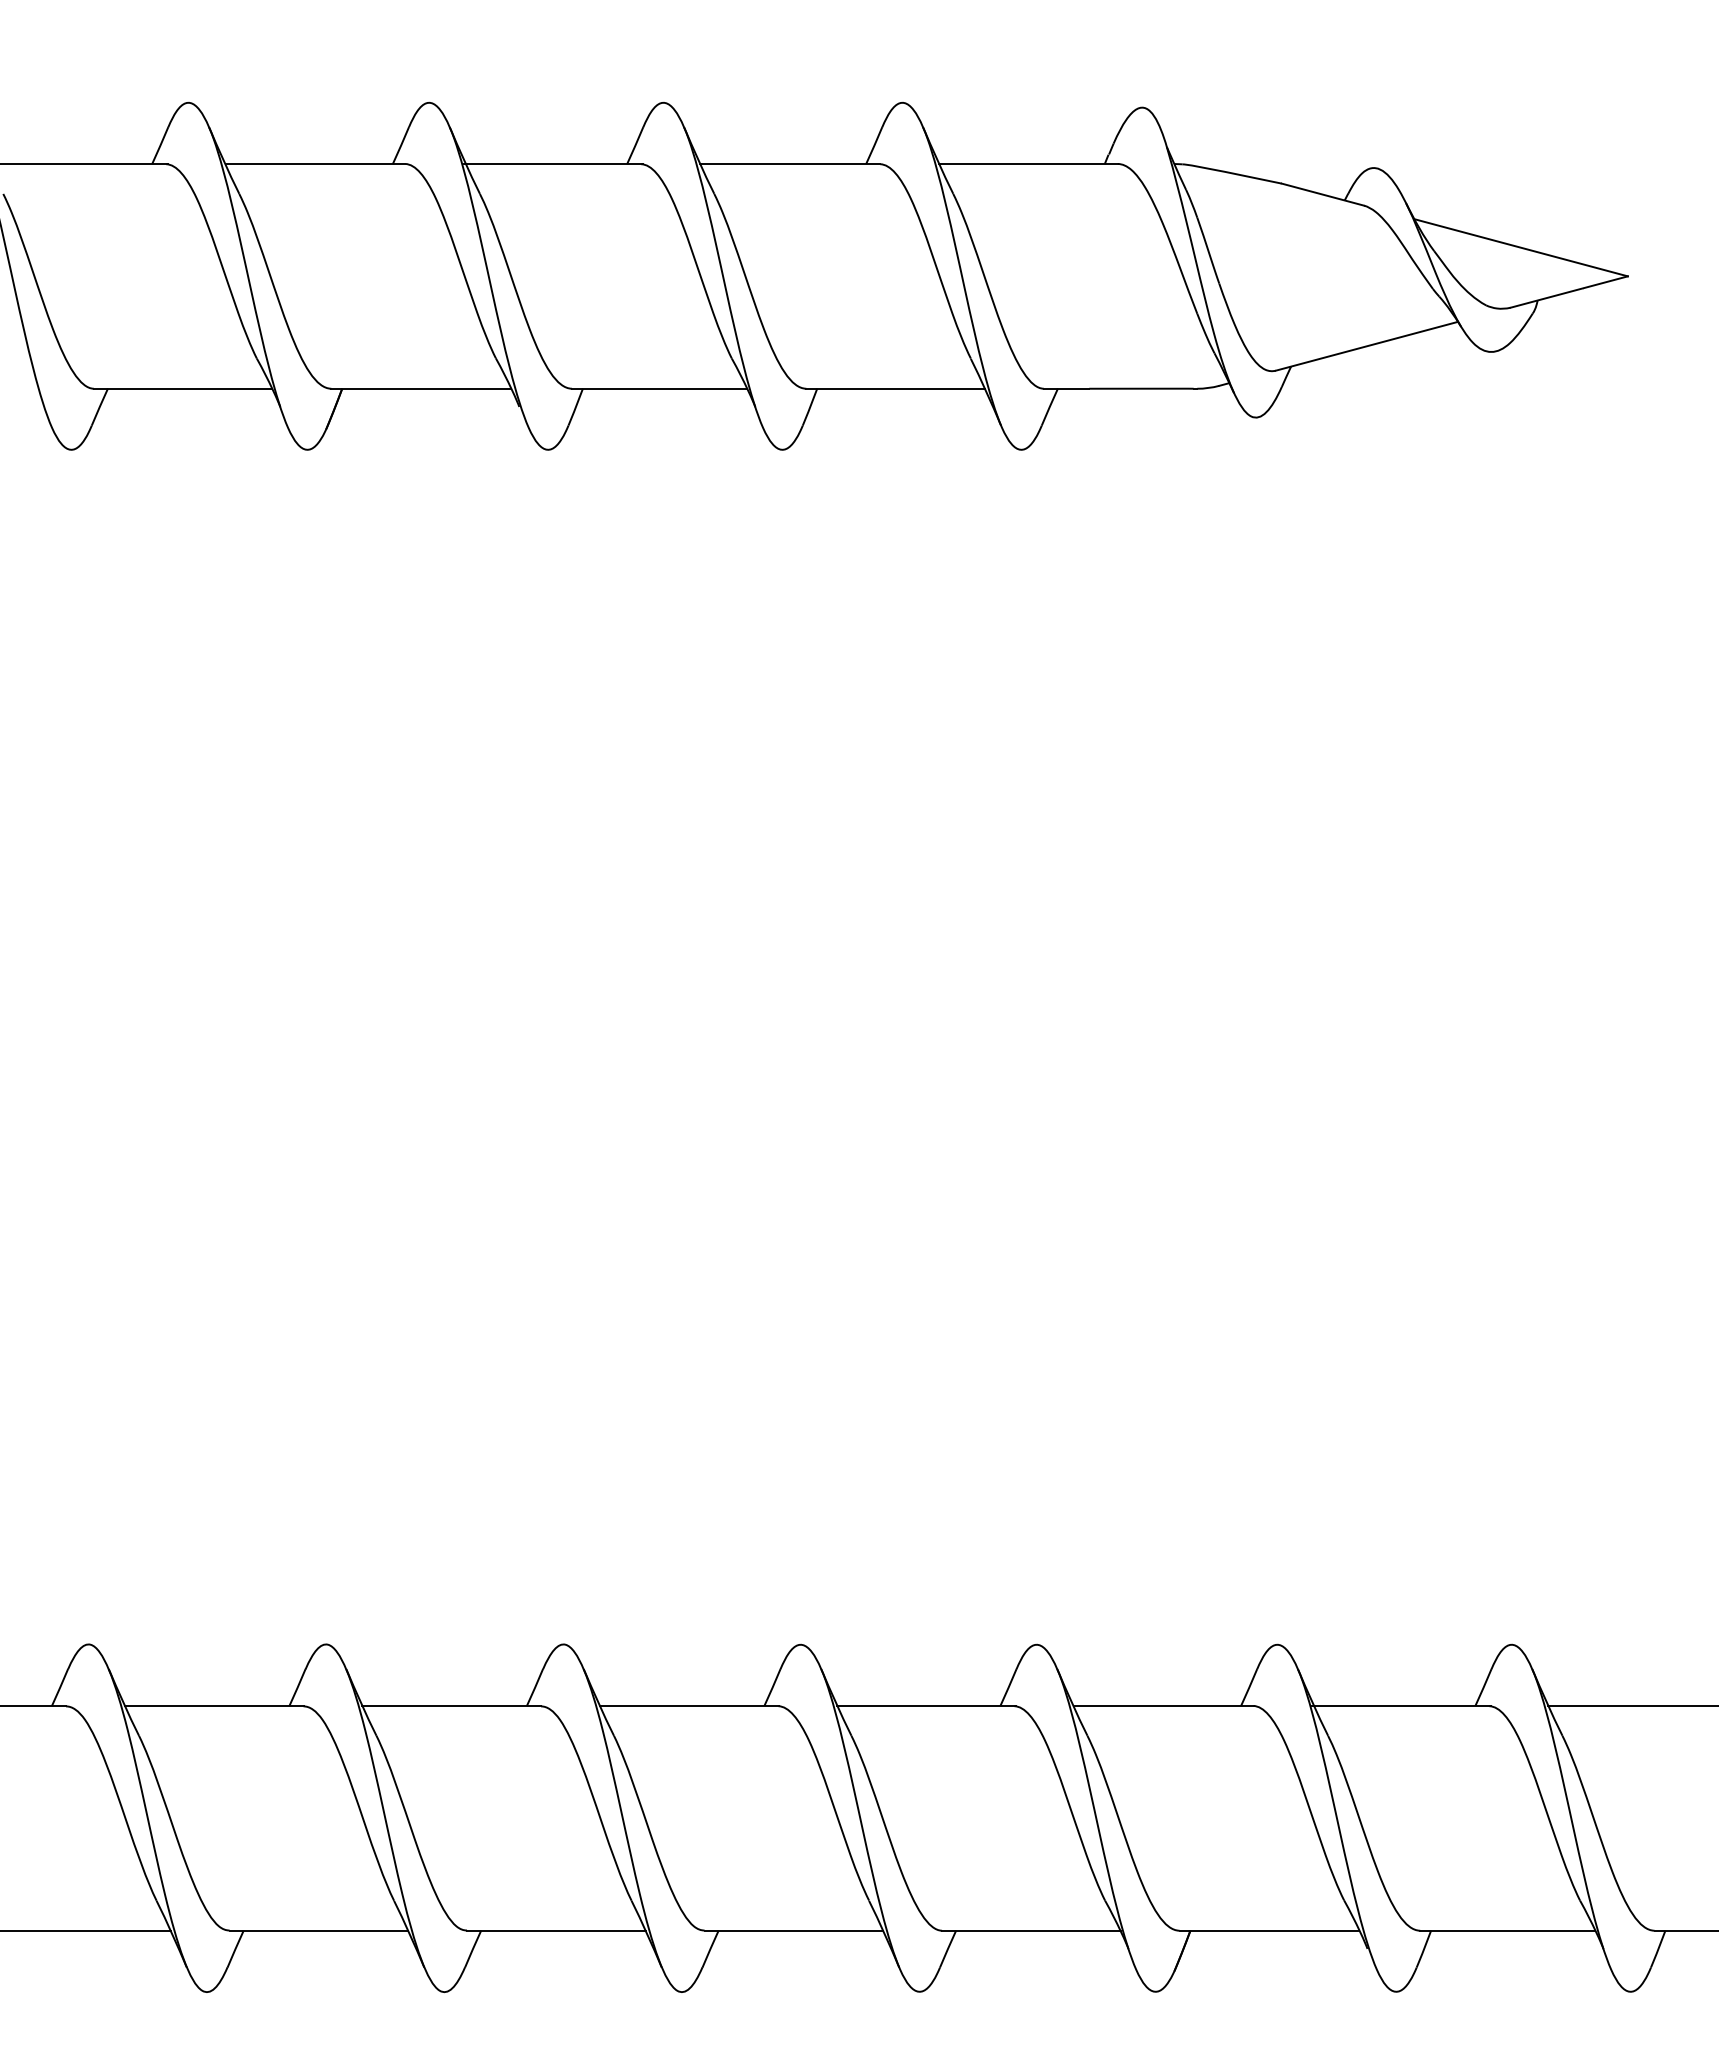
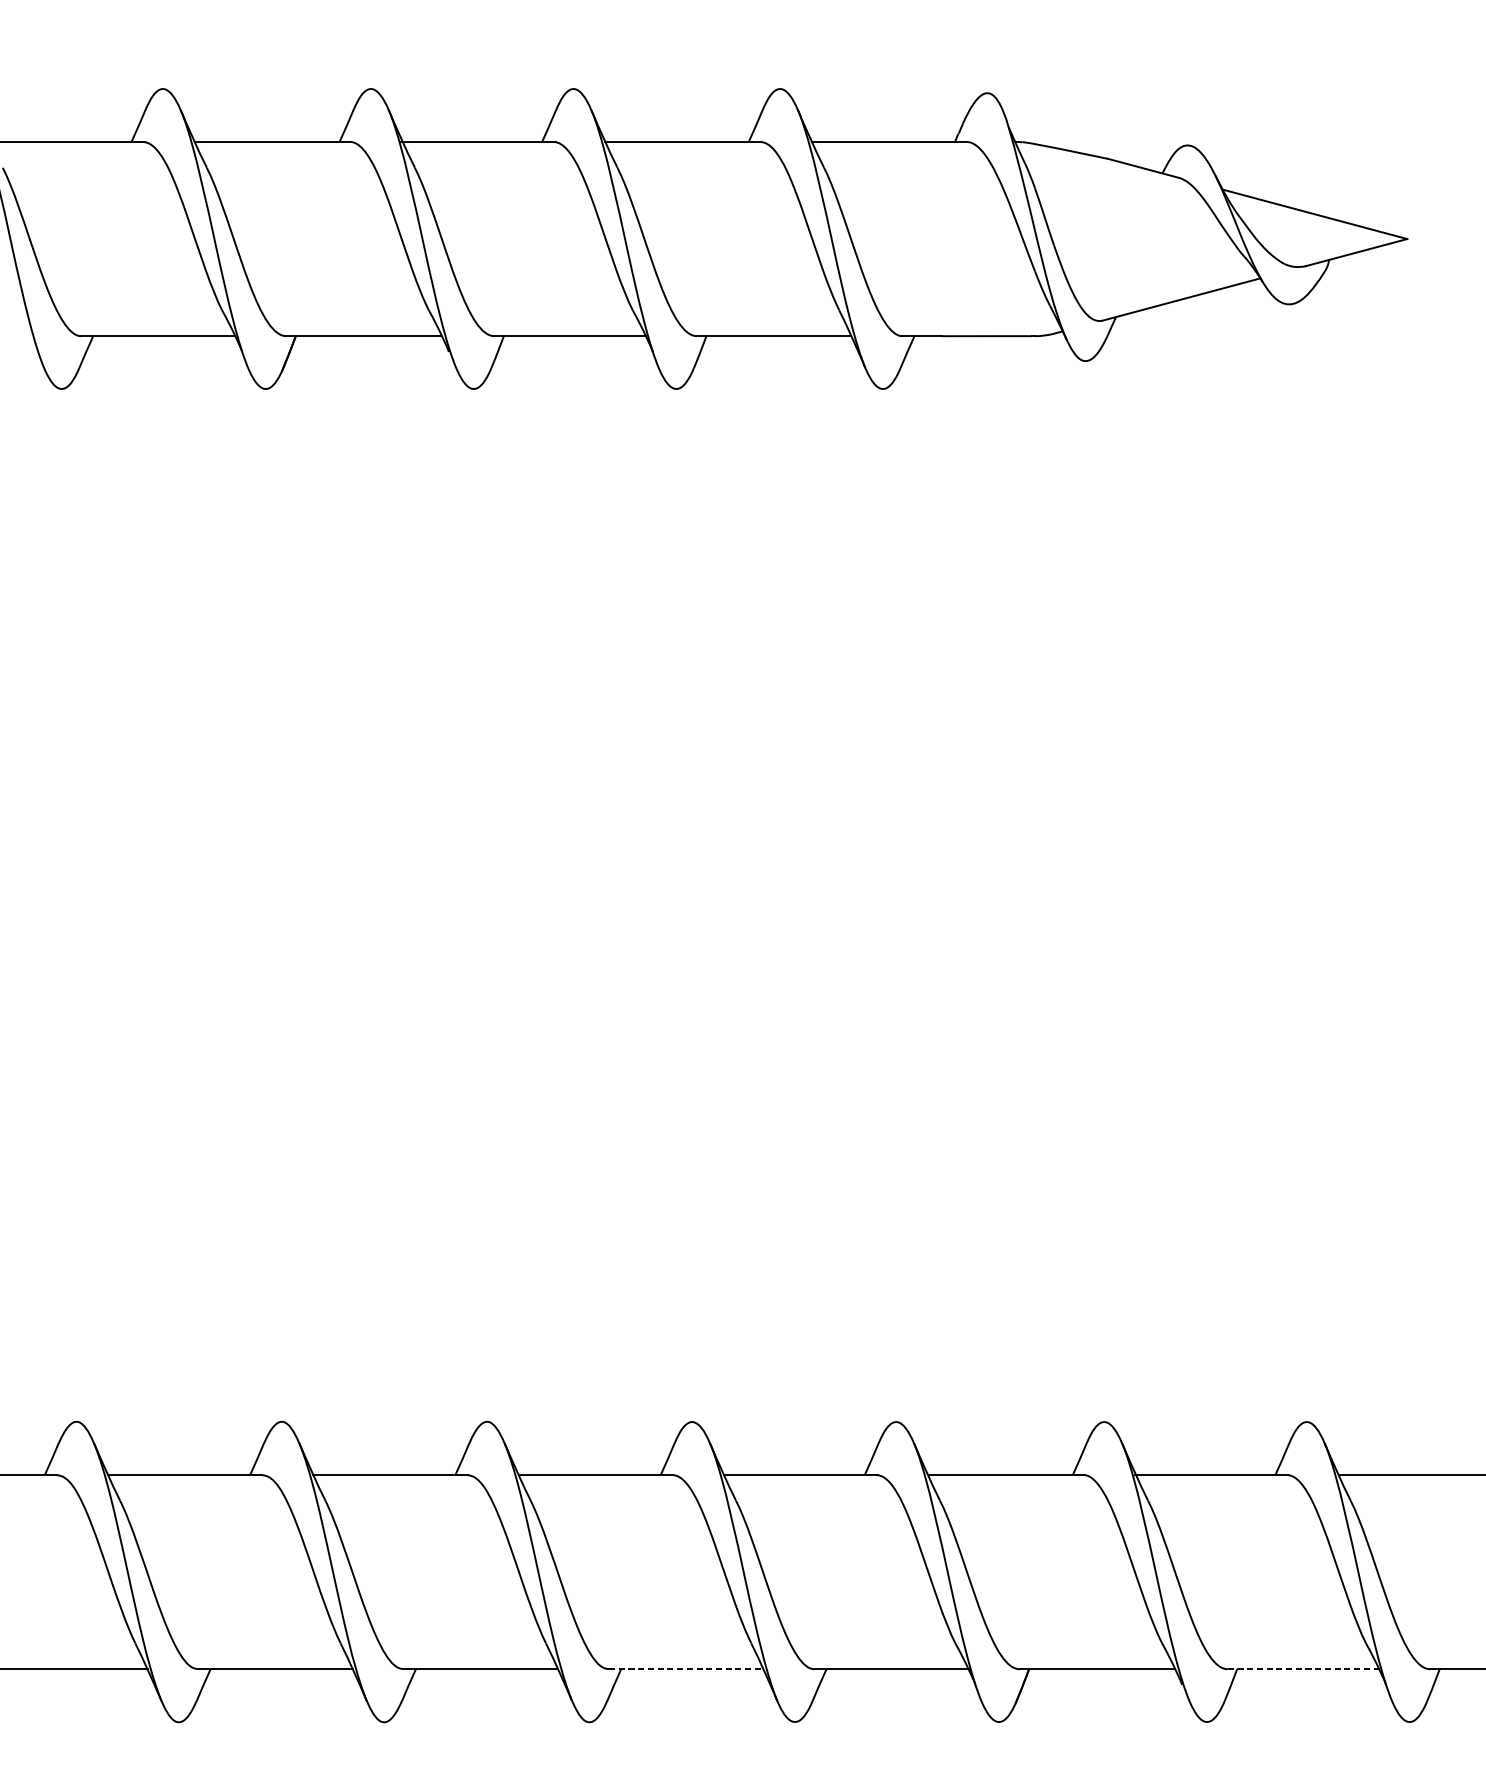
line: (794, 1930) -> (686, 1669), solid -> dashed
line: (1507, 1930) -> (1303, 1669), solid -> dashed

